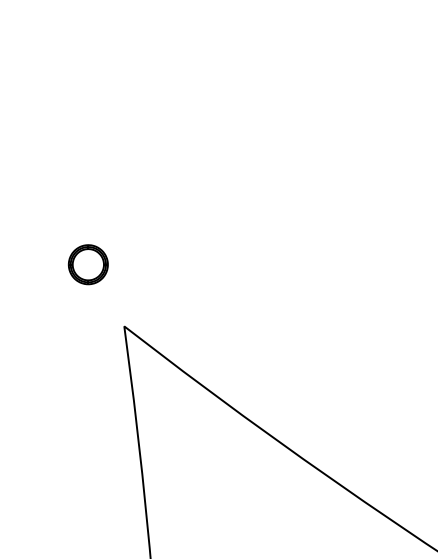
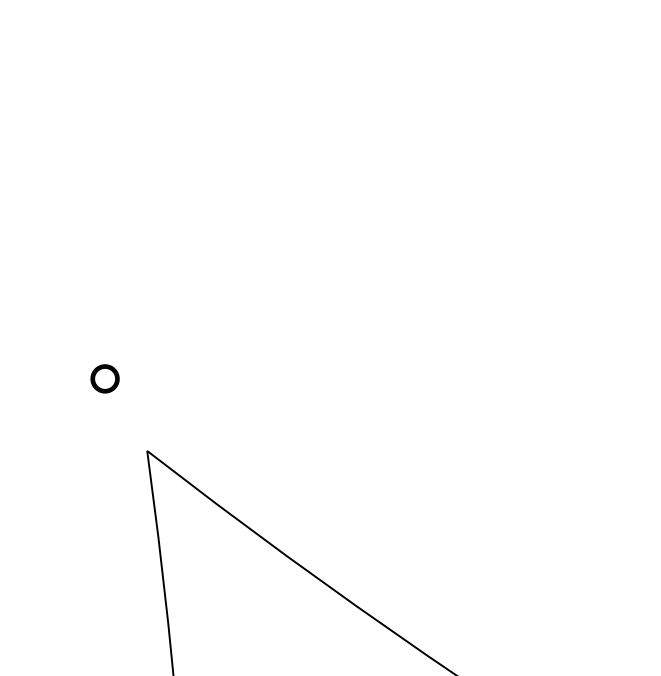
part: (87, 264) -> (104, 378), size x0.6

